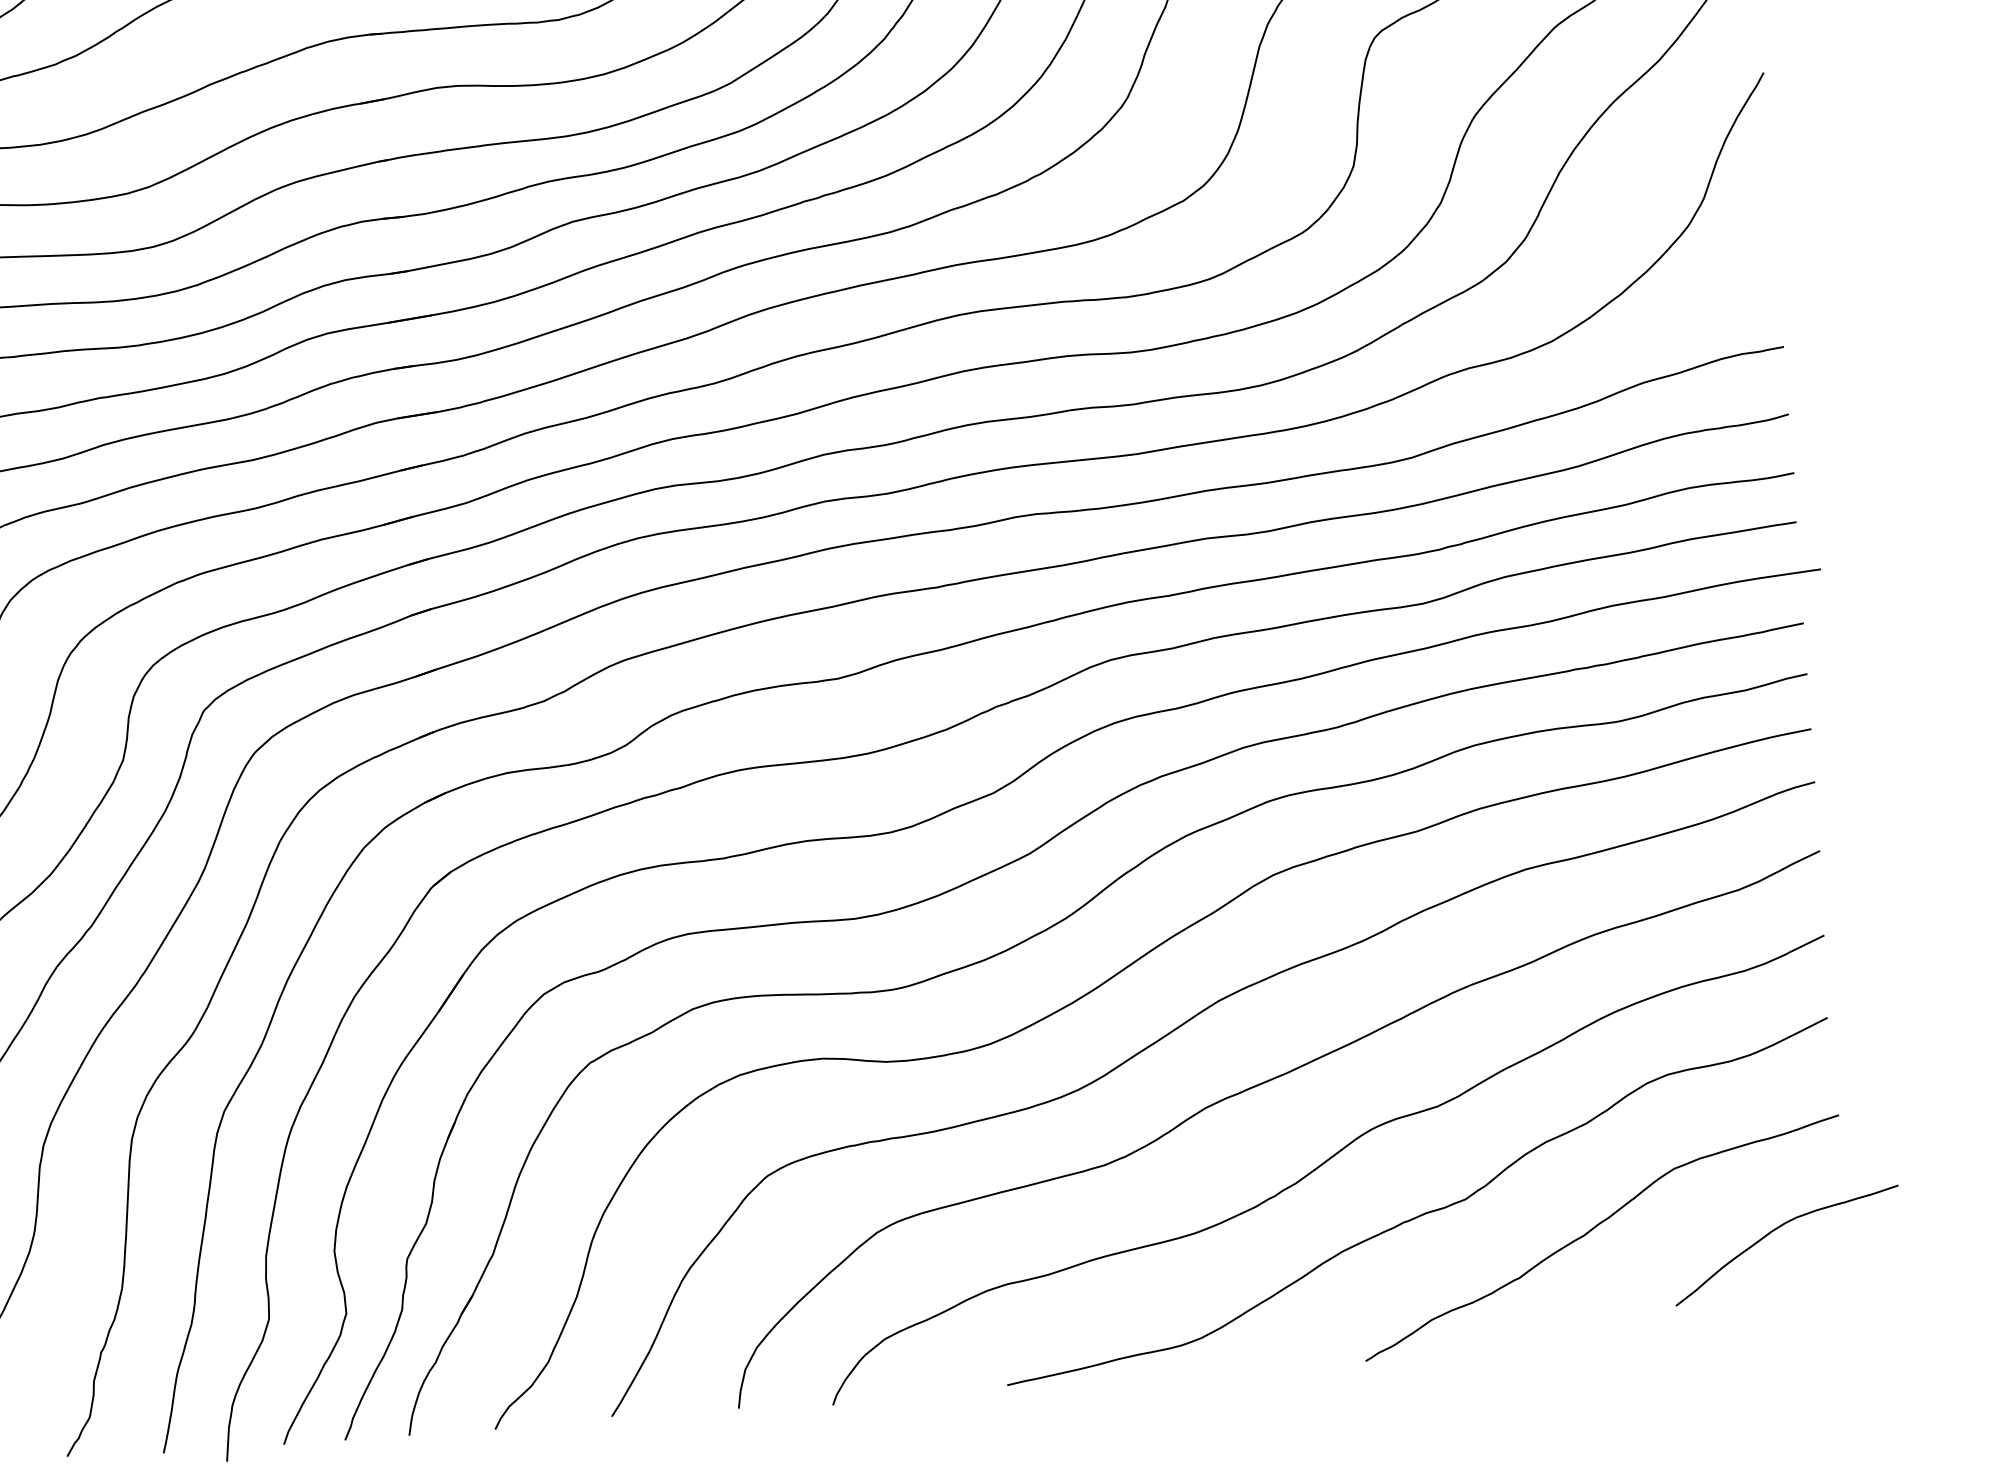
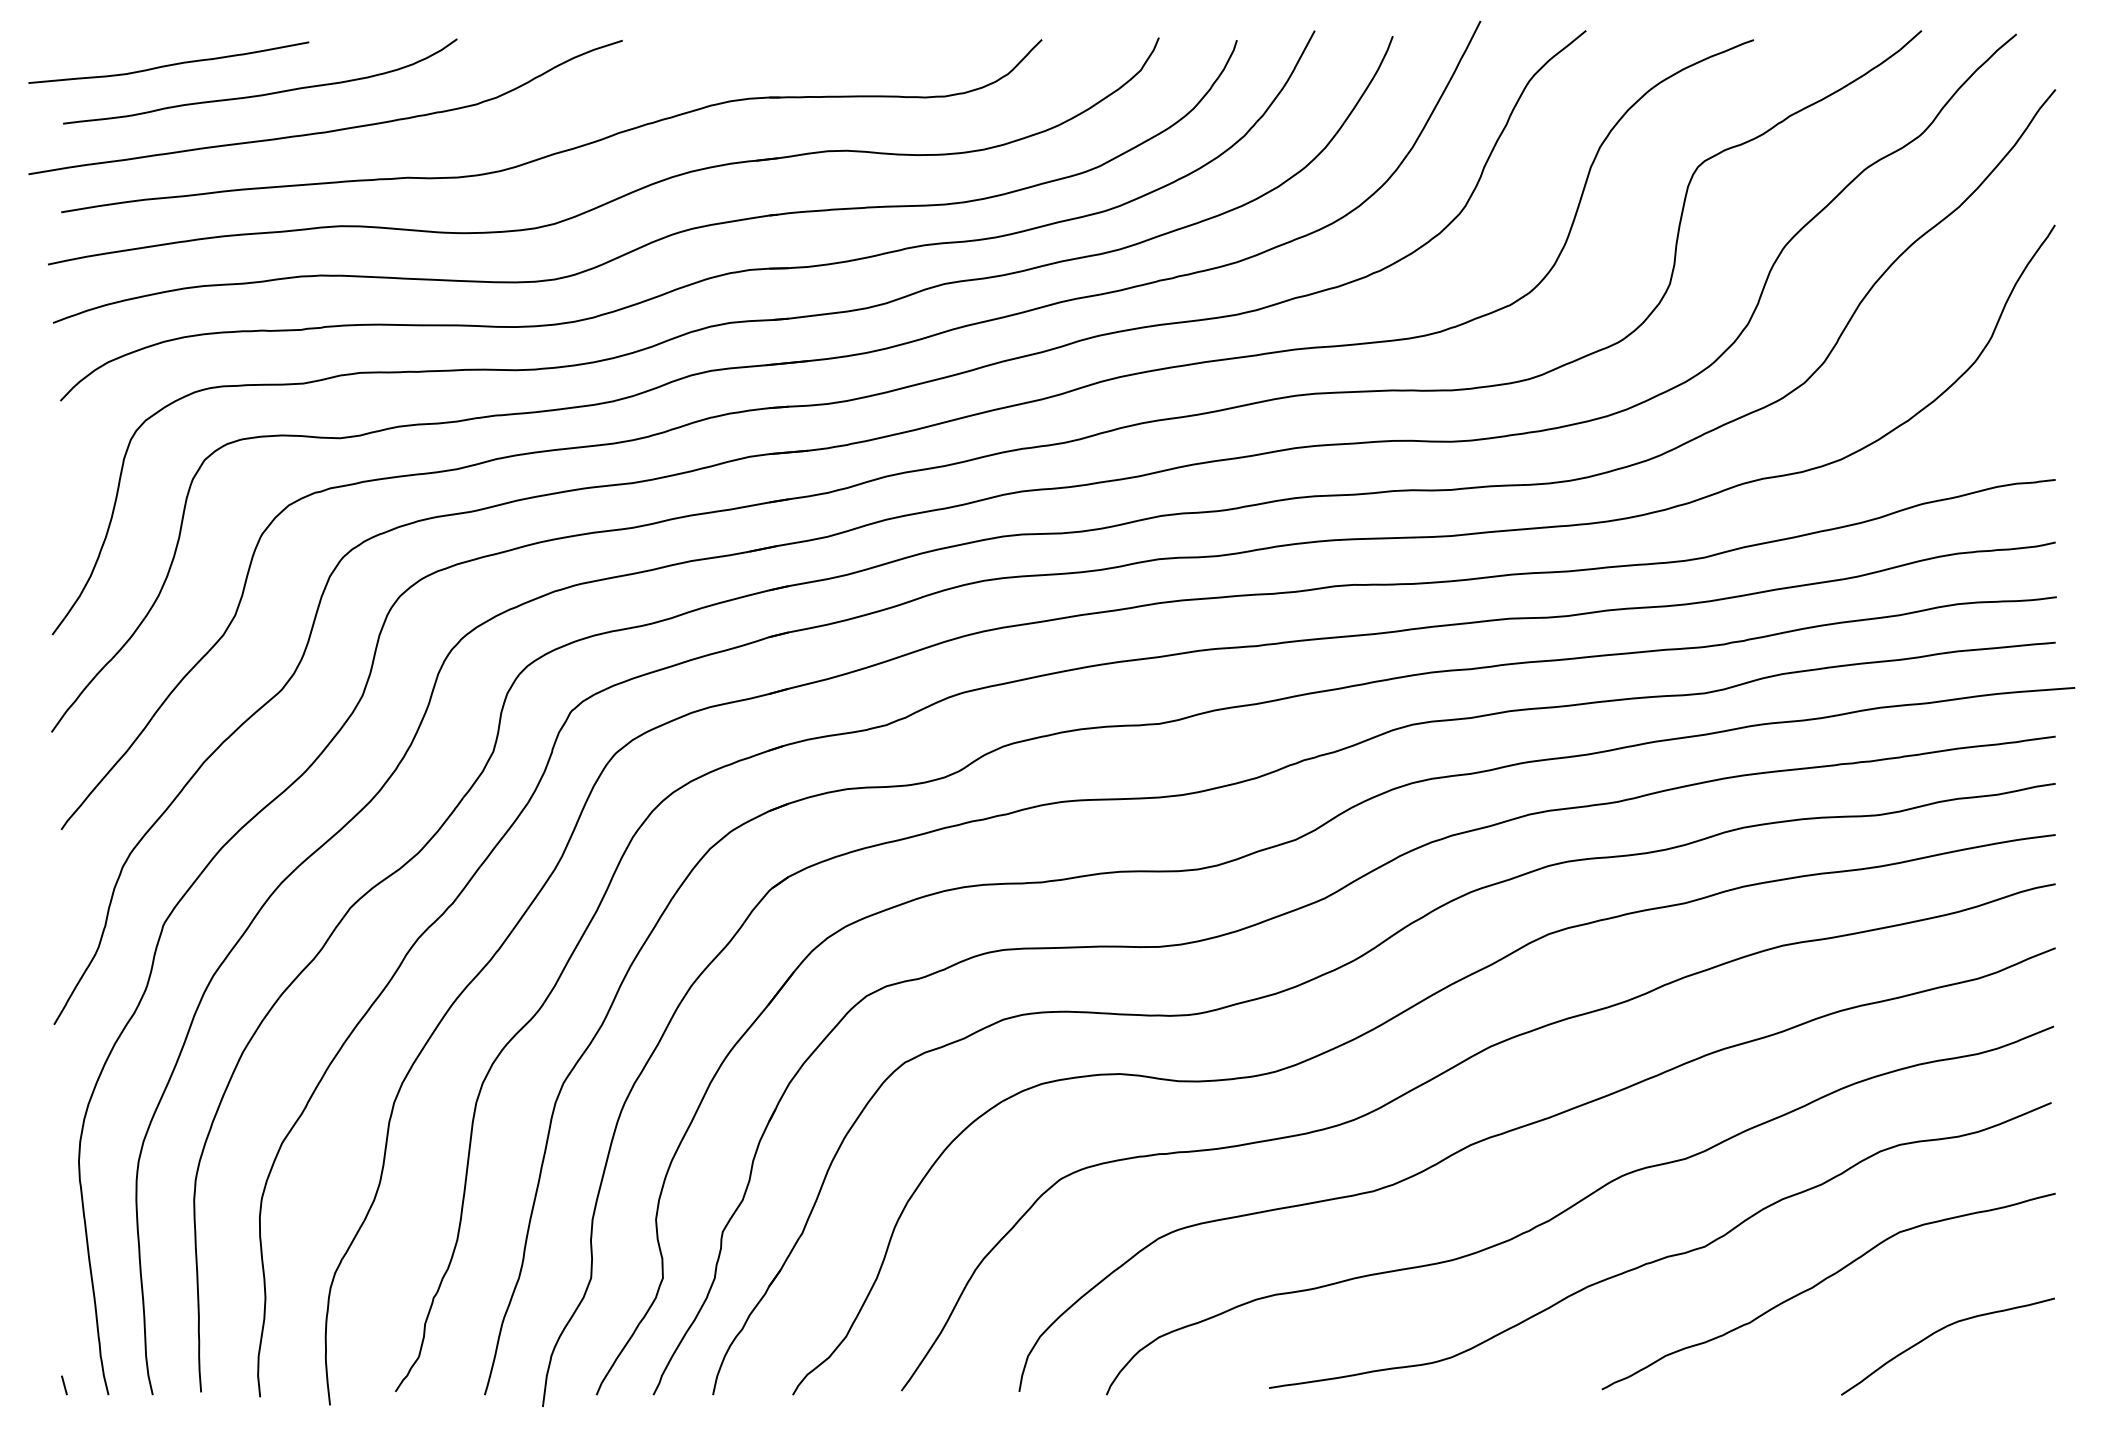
curve: (1776, 1229) -> (1939, 1331), moved

